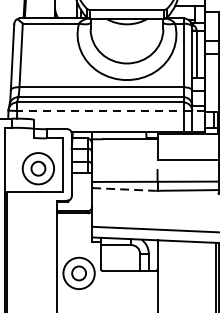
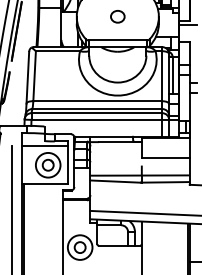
line: (111, 110) -> (105, 119), dashed -> solid
line: (33, 144) -> (44, 146), added
line: (124, 189) -> (115, 181), dashed -> solid

